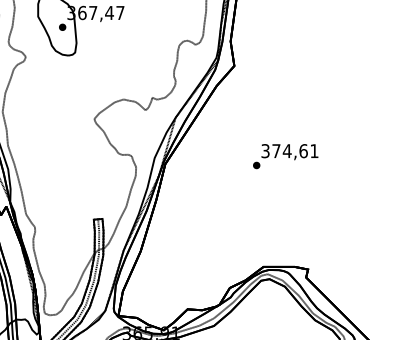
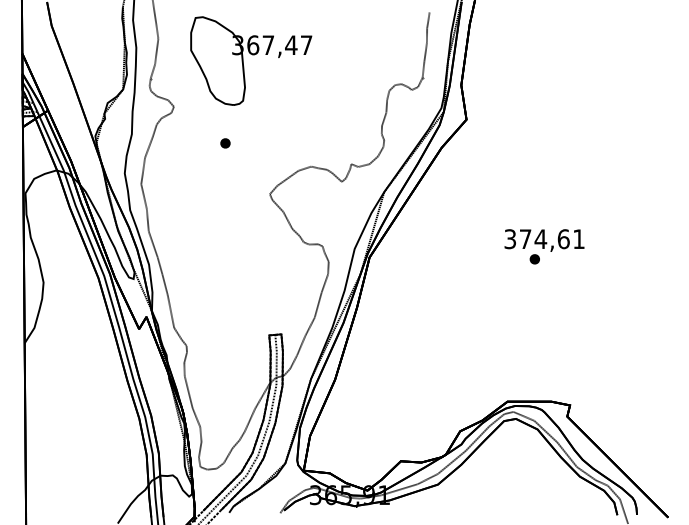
part: (62, 27) -> (225, 143), moved
part: (256, 165) -> (534, 259), moved

